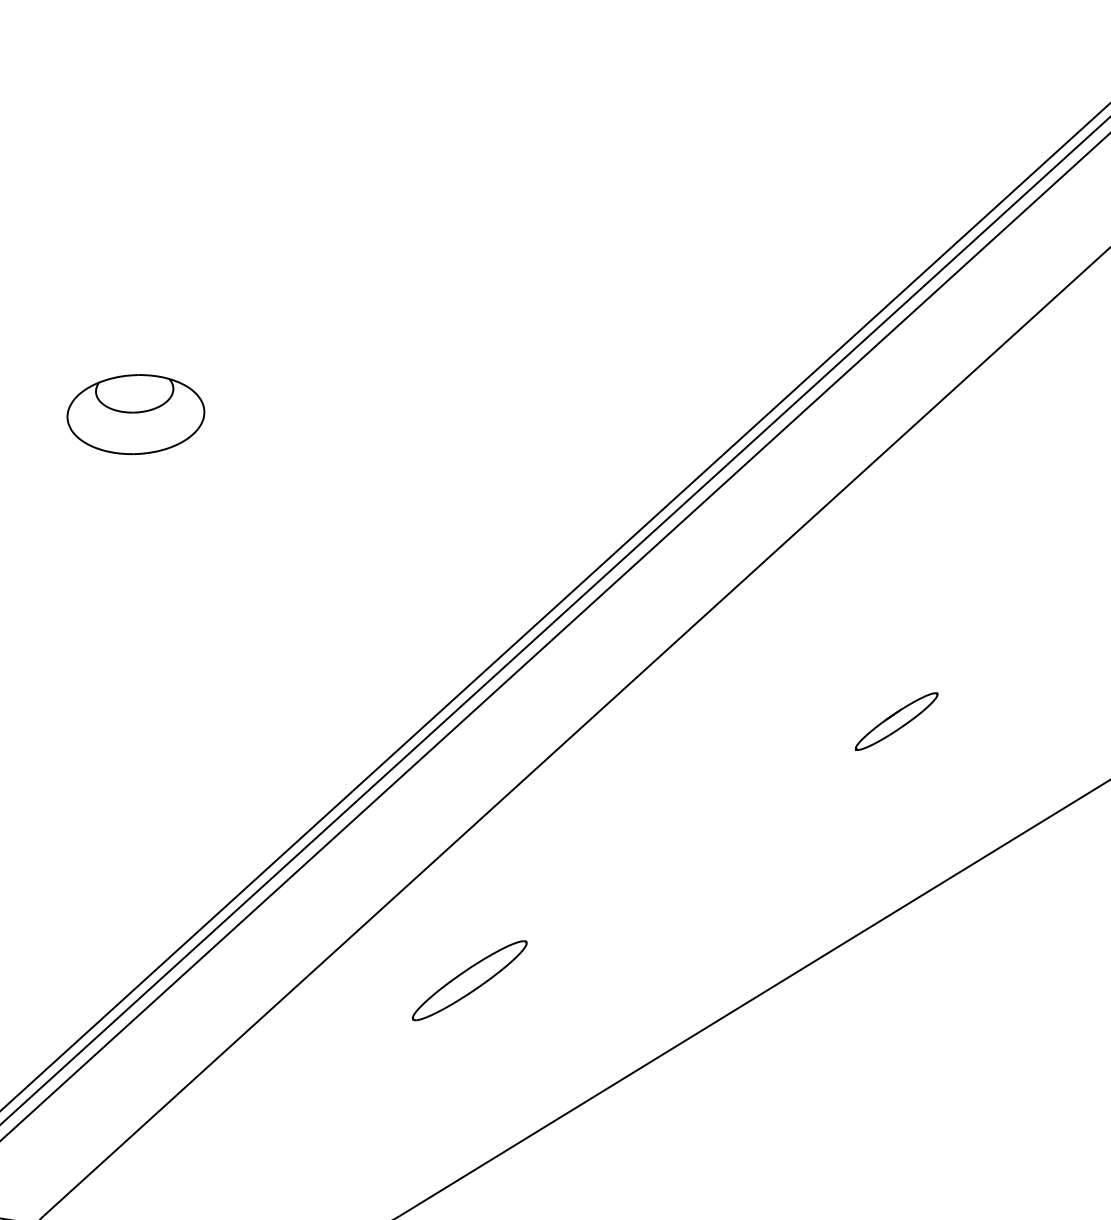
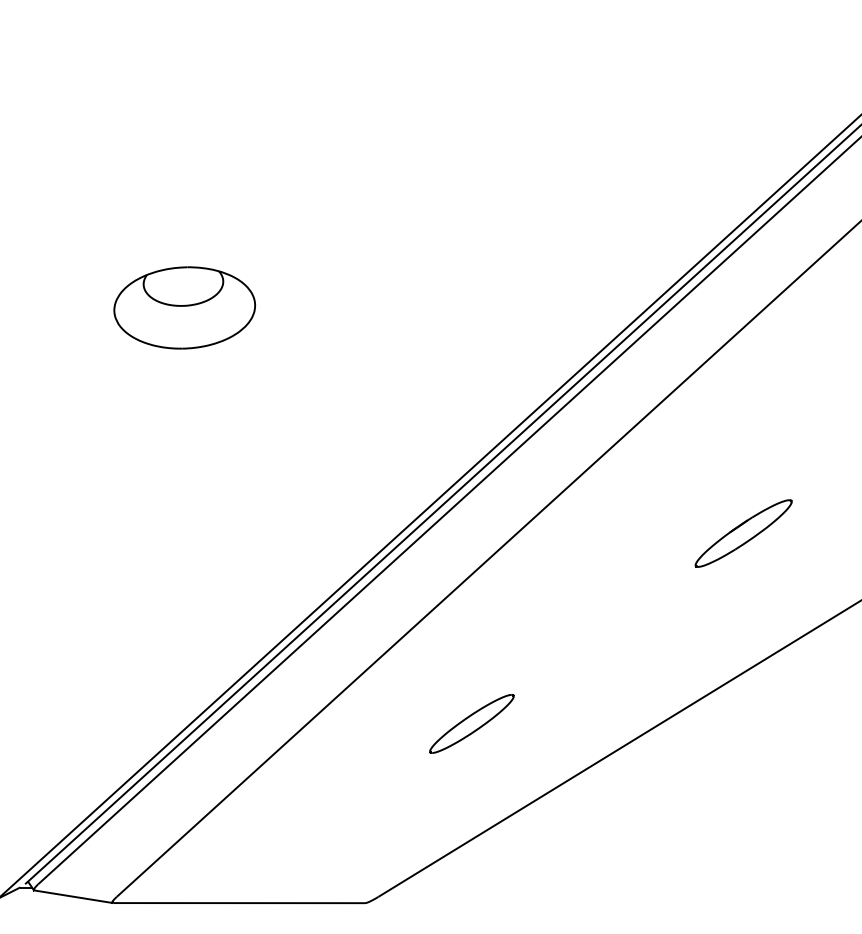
part: (135, 413) -> (184, 307), size x1.4
part: (896, 721) -> (743, 533), size x1.6
part: (469, 980) -> (471, 723), moved

